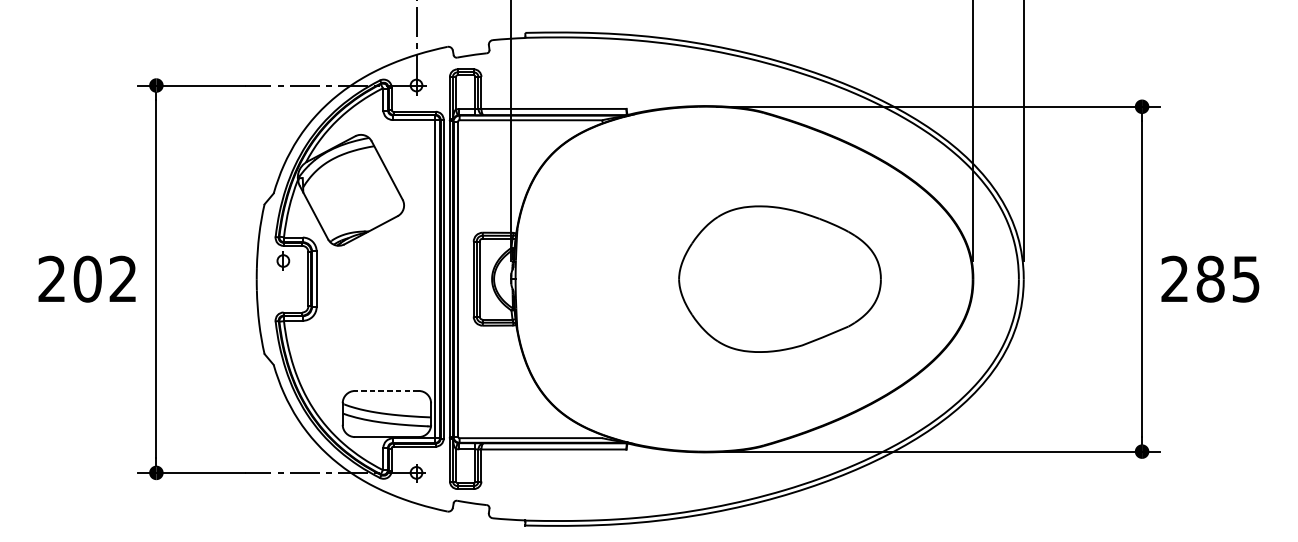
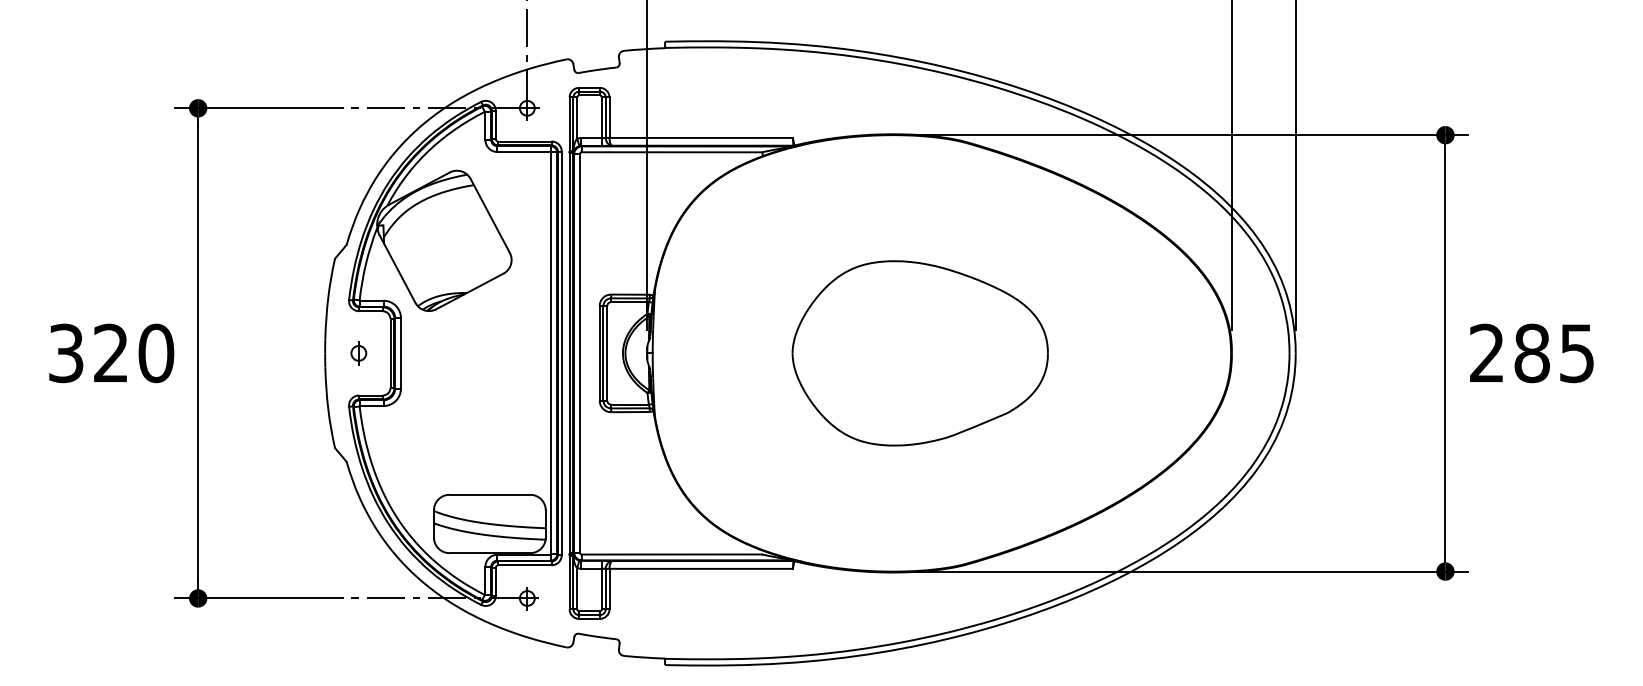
part: (283, 261) -> (358, 353), moved
text: (87, 279) -> (111, 353), 202 -> 320
part: (779, 279) -> (919, 353), moved
line: (386, 390) -> (489, 494), dashed -> solid

